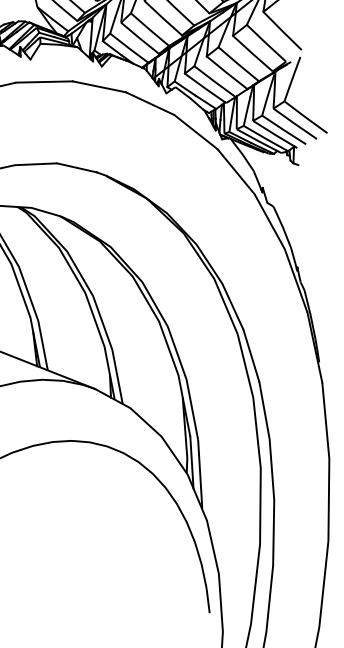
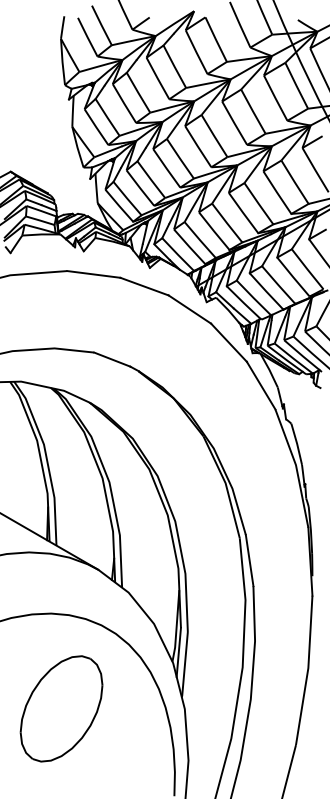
part: (78, 539) -> (61, 708), added

